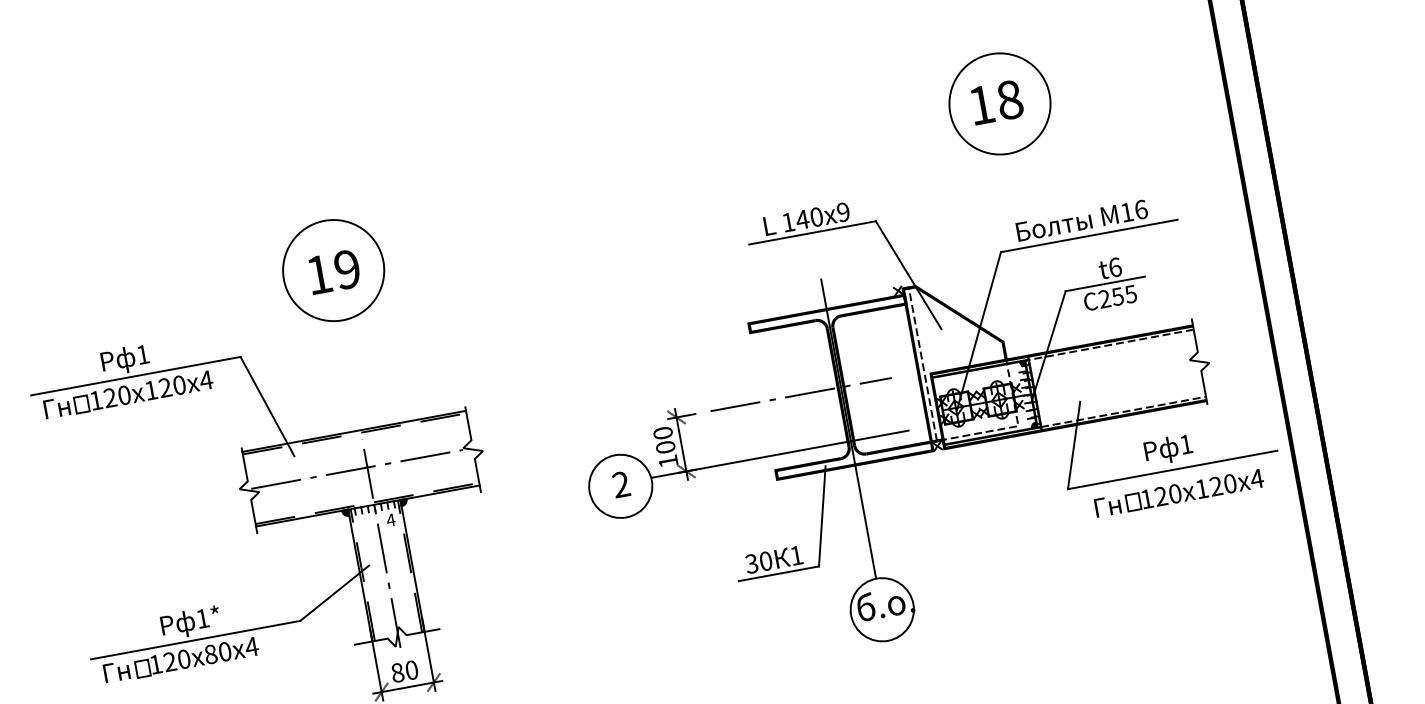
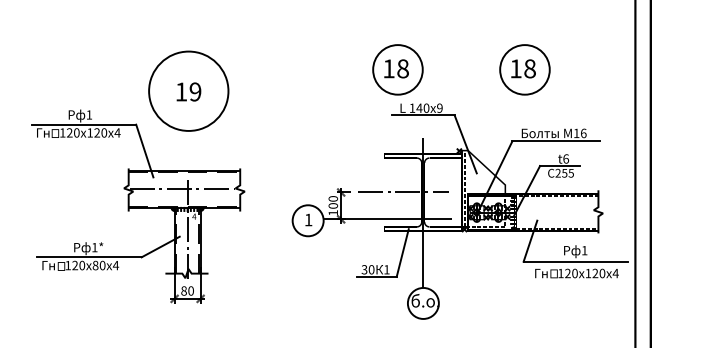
part: (744, 150) -> (397, 69), added
circle: (333, 271) -> (188, 91), size x1.6
text: (620, 483) -> (308, 219), 2 -> 1

